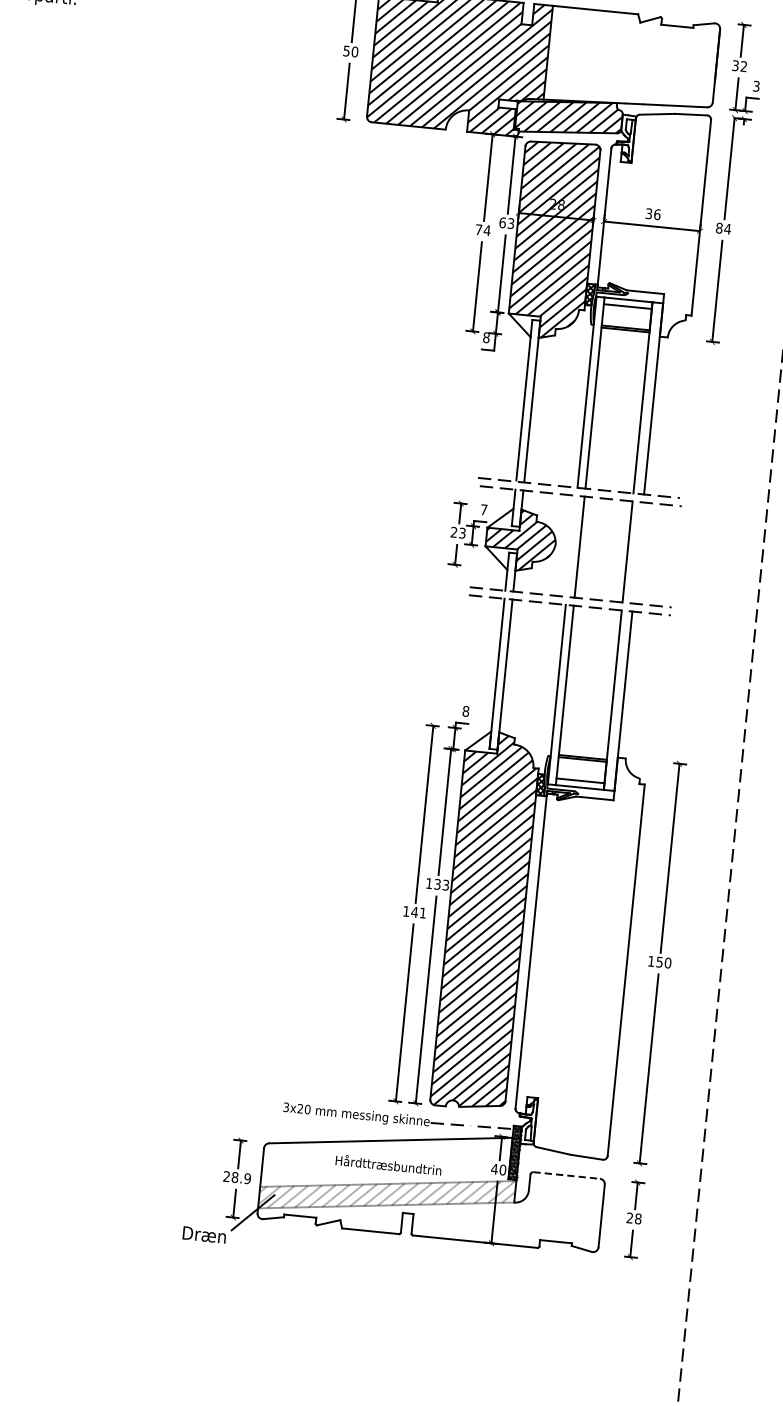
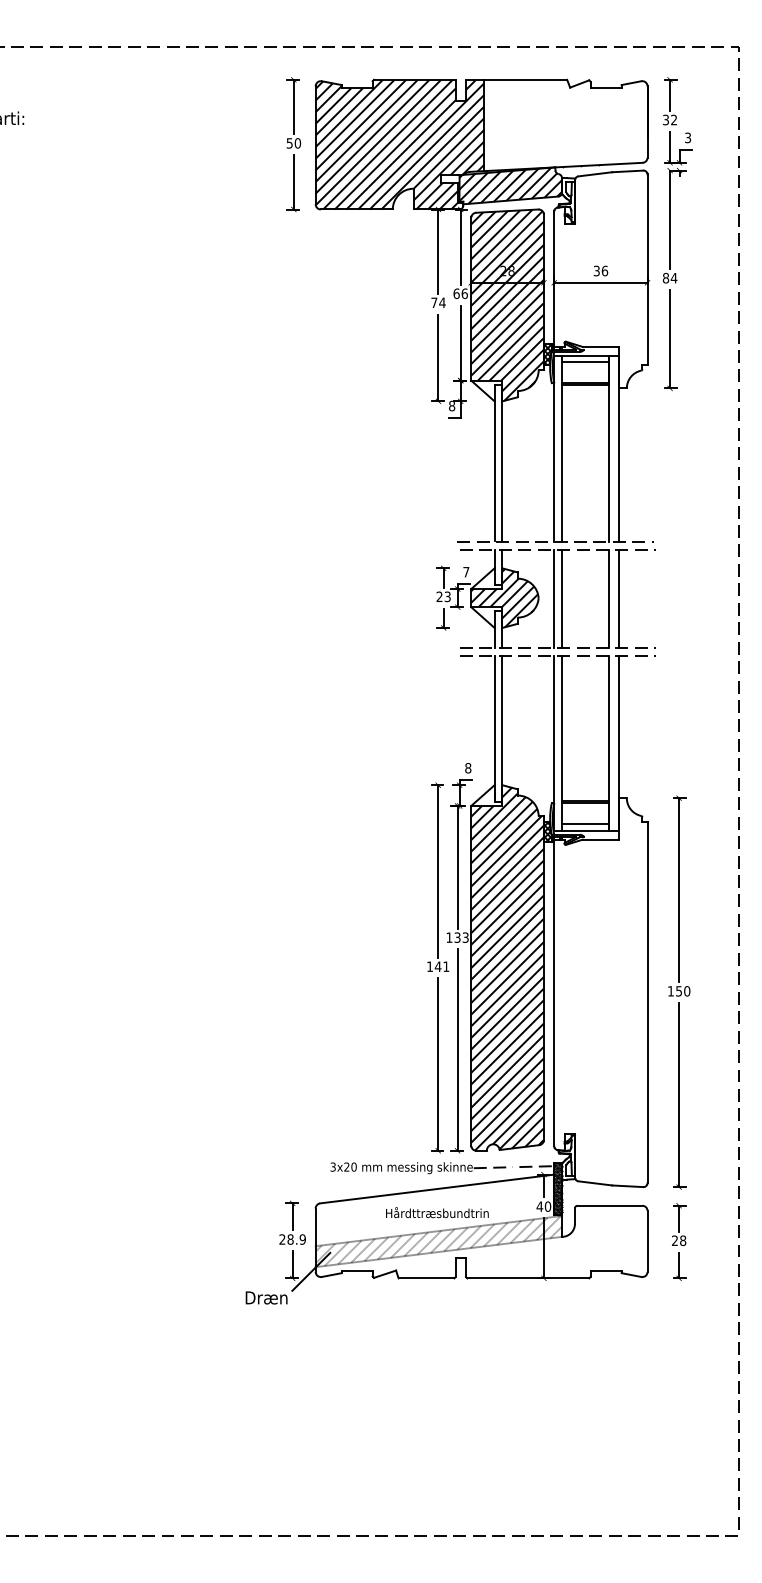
text: (510, 223) -> (464, 293), 63 -> 66
line: (571, 545) -> (554, 598), added
line: (638, 552) -> (619, 598), added
line: (567, 1175) -> (610, 1205), dashed -> solid

